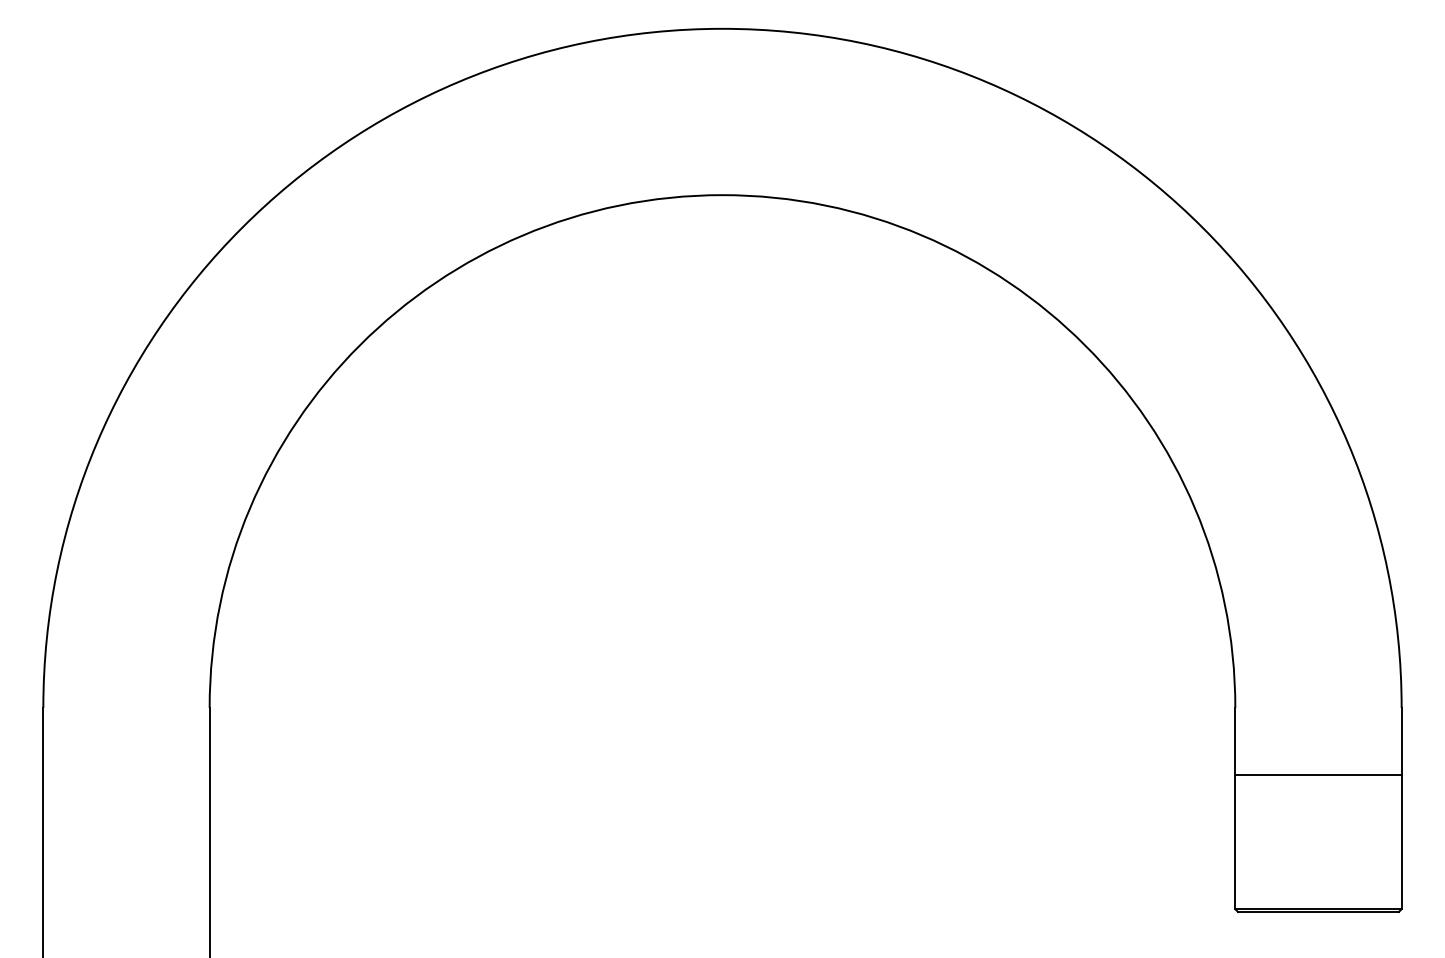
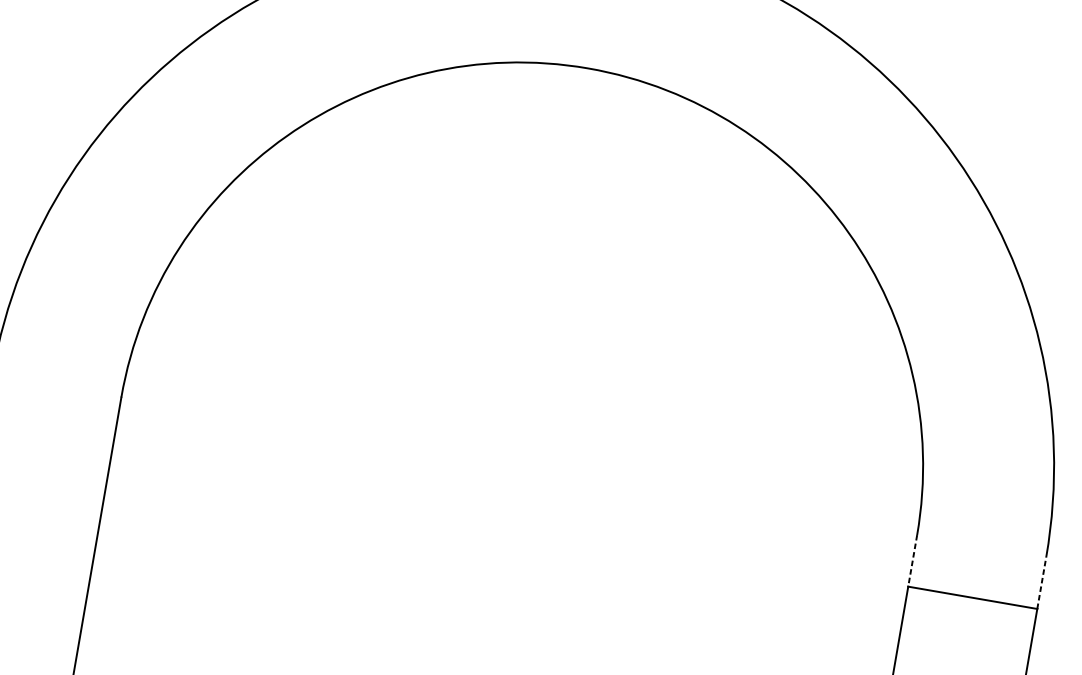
line: (1401, 740) -> (1041, 582), solid -> dashed
line: (1235, 741) -> (912, 561), solid -> dashed

